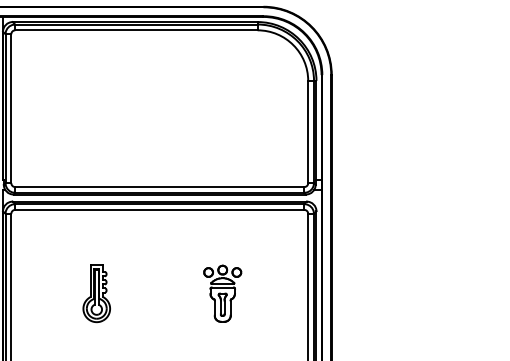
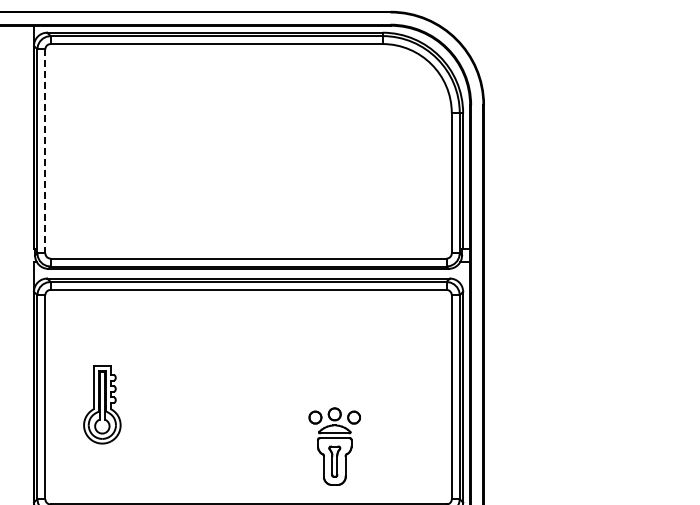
line: (11, 108) -> (45, 151), solid -> dashed
part: (96, 293) -> (102, 404), moved
part: (222, 293) -> (334, 446), moved

